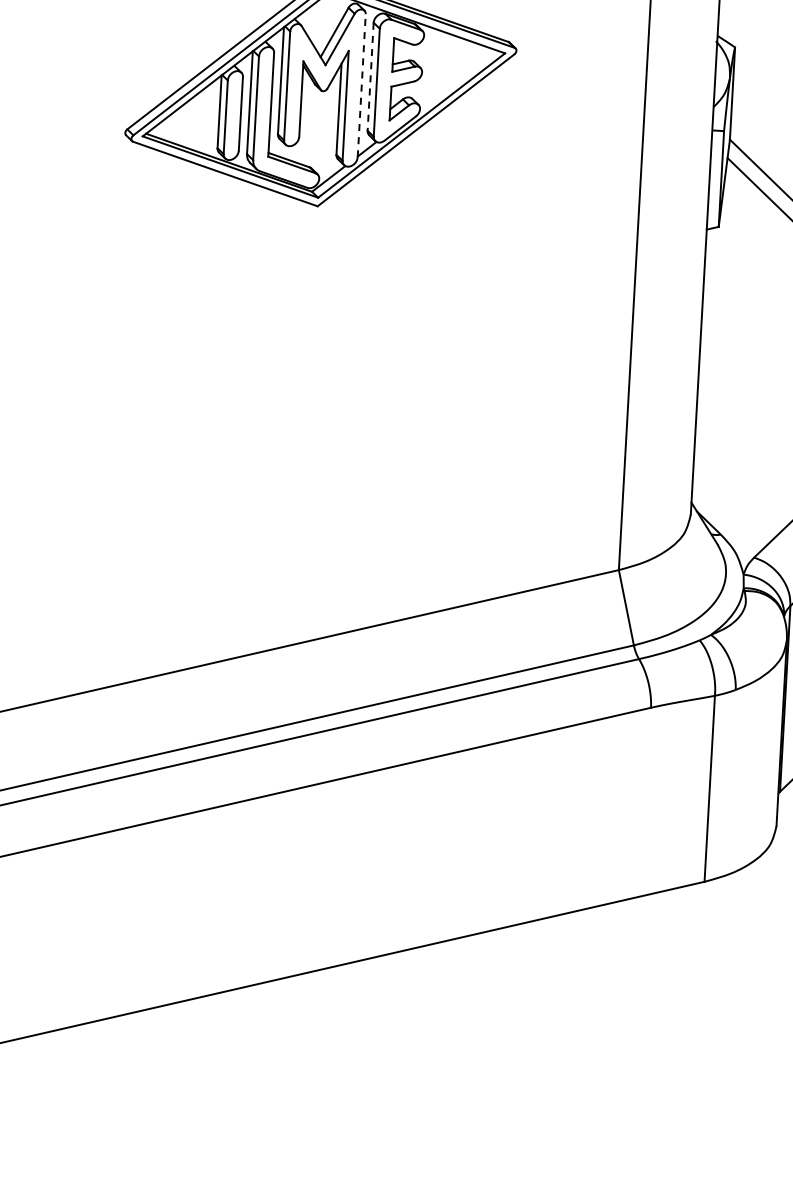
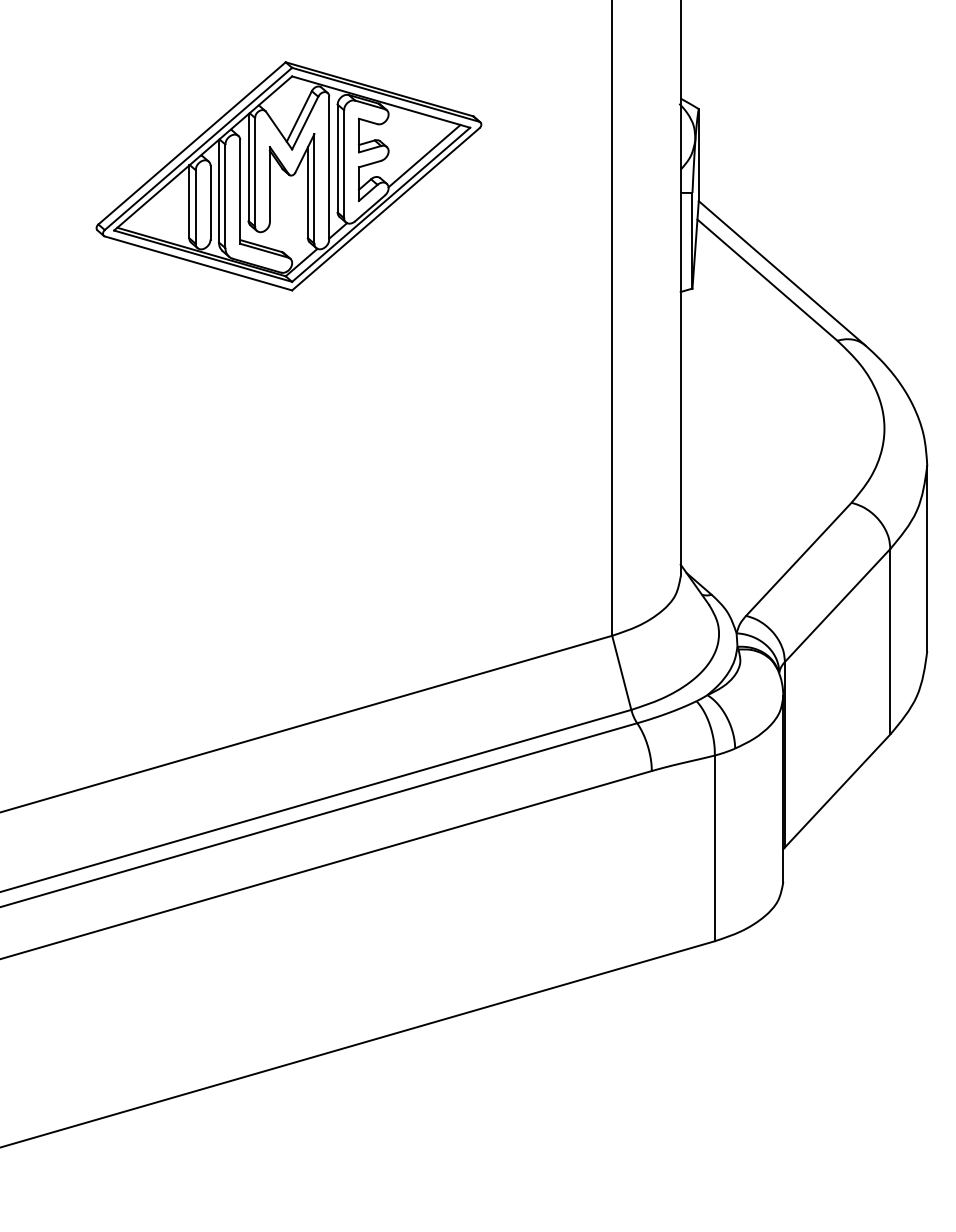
line: (370, 76) -> (337, 158), dashed -> solid
line: (457, 78) -> (424, 155), added
line: (361, 85) -> (329, 167), dashed -> solid

